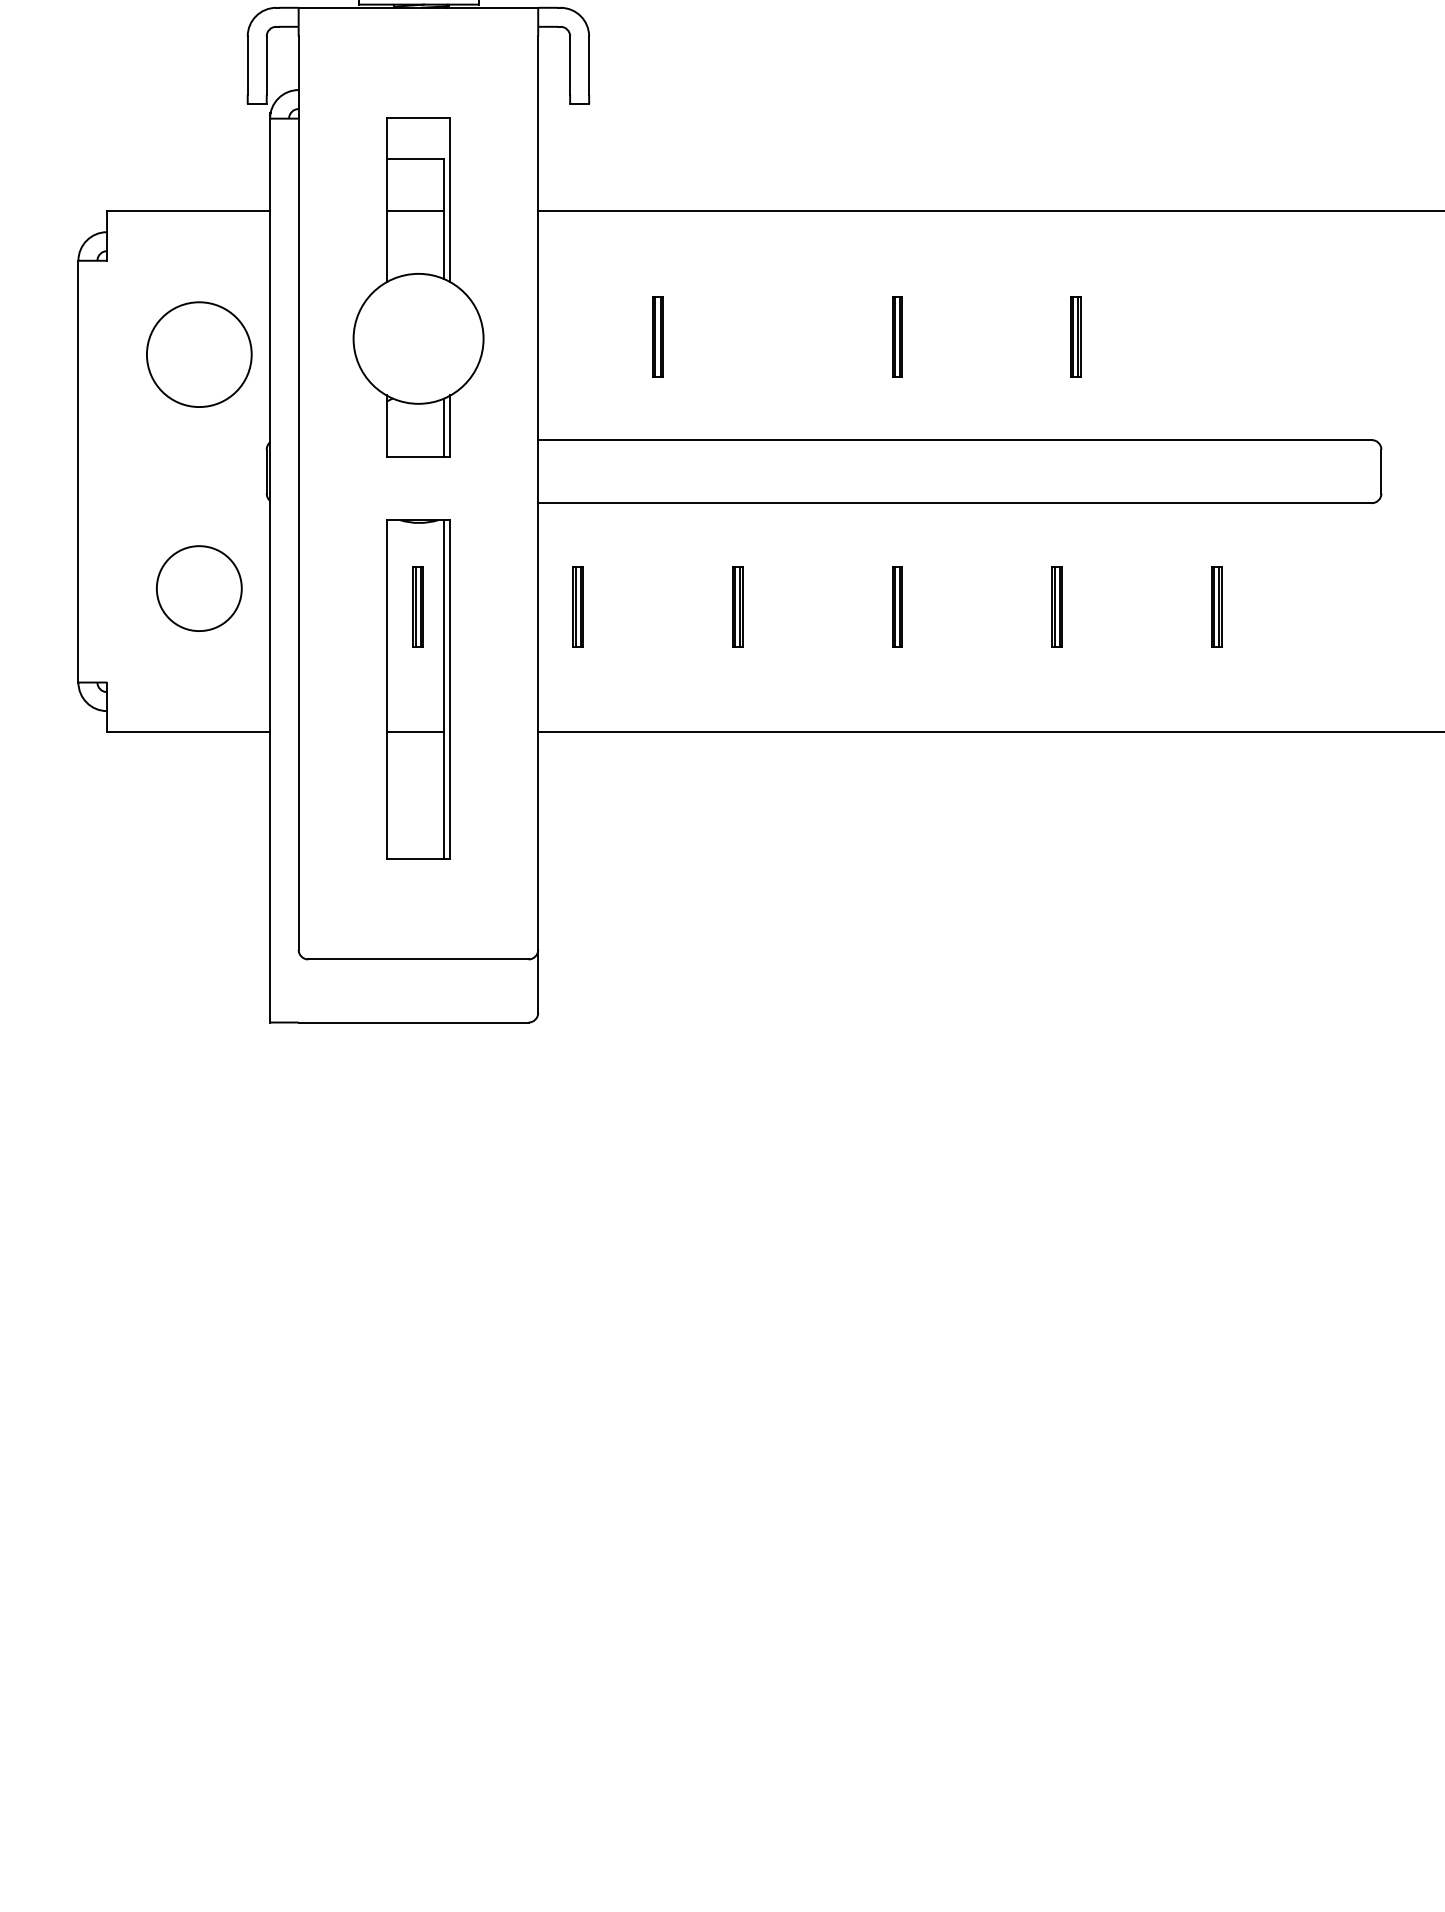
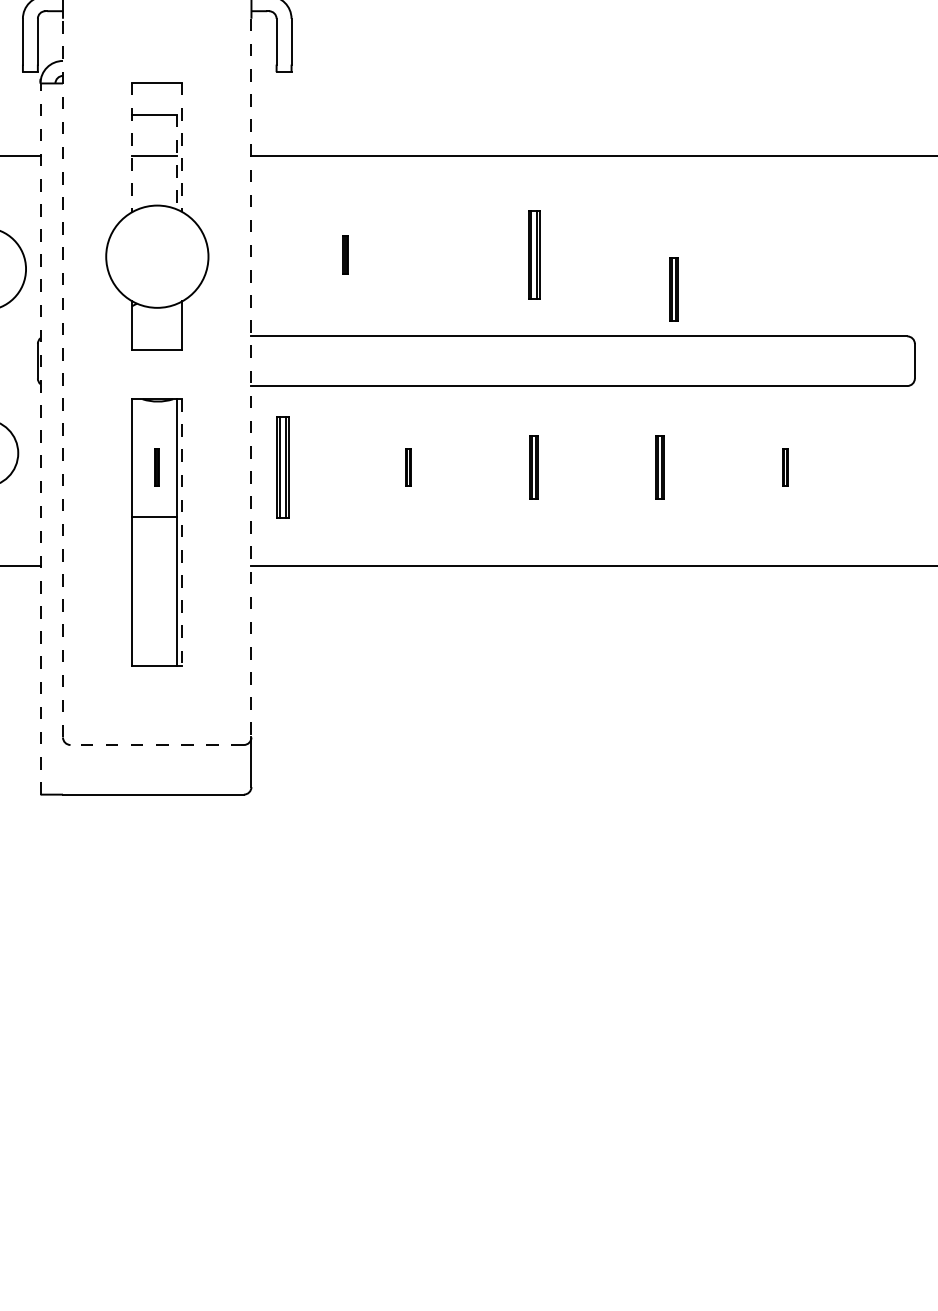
line: (386, 200) -> (132, 147), solid -> dashed
line: (450, 200) -> (182, 147), solid -> dashed
line: (443, 219) -> (176, 162), solid -> dashed
part: (657, 336) -> (345, 254), size x0.6
part: (897, 336) -> (534, 254), size x1.4
part: (1075, 336) -> (674, 289), moved
line: (443, 427) -> (176, 326), removed
line: (298, 493) -> (62, 378), solid -> dashed
line: (538, 493) -> (251, 378), solid -> dashed
line: (270, 570) -> (40, 438), solid -> dashed
part: (417, 606) -> (156, 467), size x0.6
part: (577, 606) -> (282, 467), size x1.6
part: (737, 606) -> (408, 467), size x0.6
part: (1216, 606) -> (785, 467), size x0.6
line: (450, 689) -> (182, 532), solid -> dashed
line: (414, 731) -> (154, 516), moved
line: (417, 959) -> (156, 745), solid -> dashed

